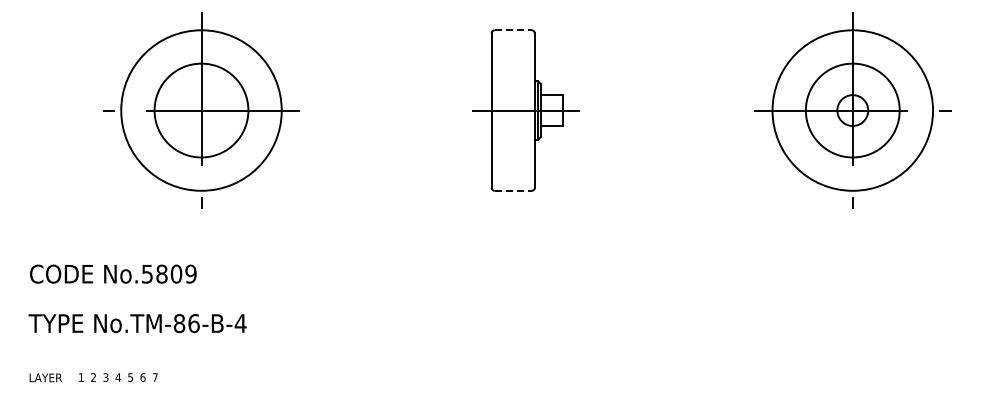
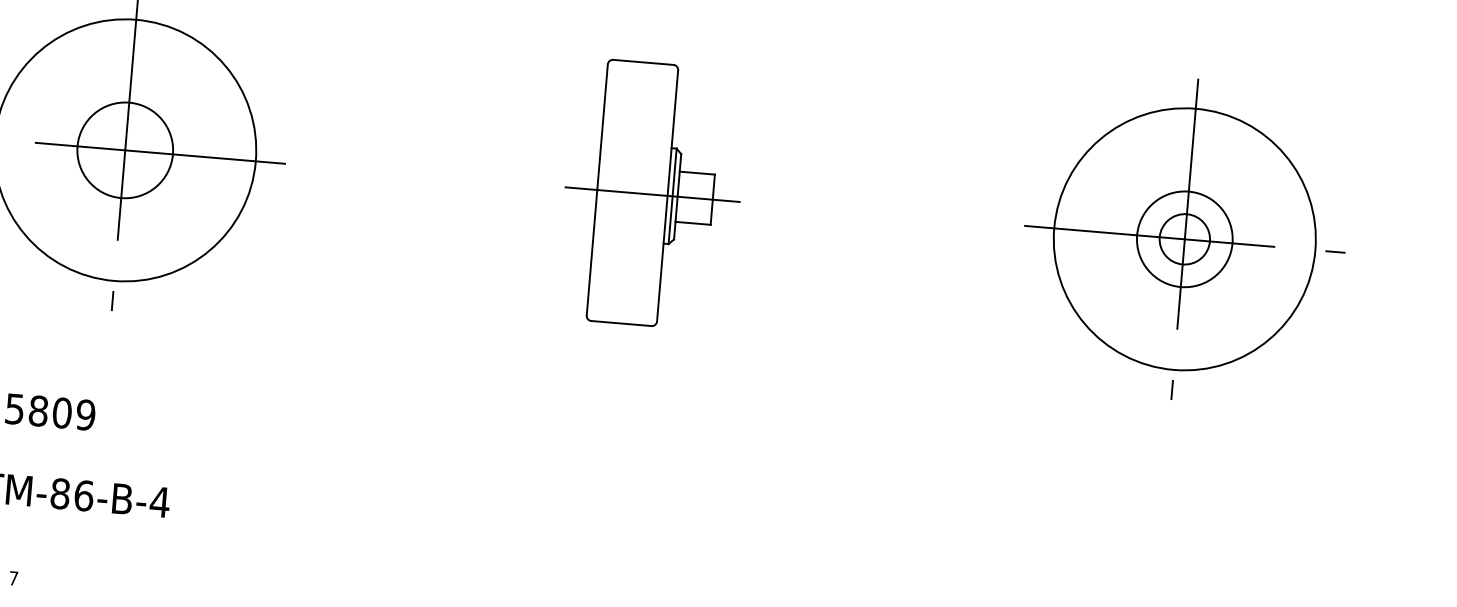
line: (513, 30) -> (643, 62), dashed -> solid
circle: (201, 110) -> (125, 150), size x0.62
circle: (852, 110) -> (1184, 239), size x0.62
line: (513, 190) -> (621, 323), dashed -> solid

